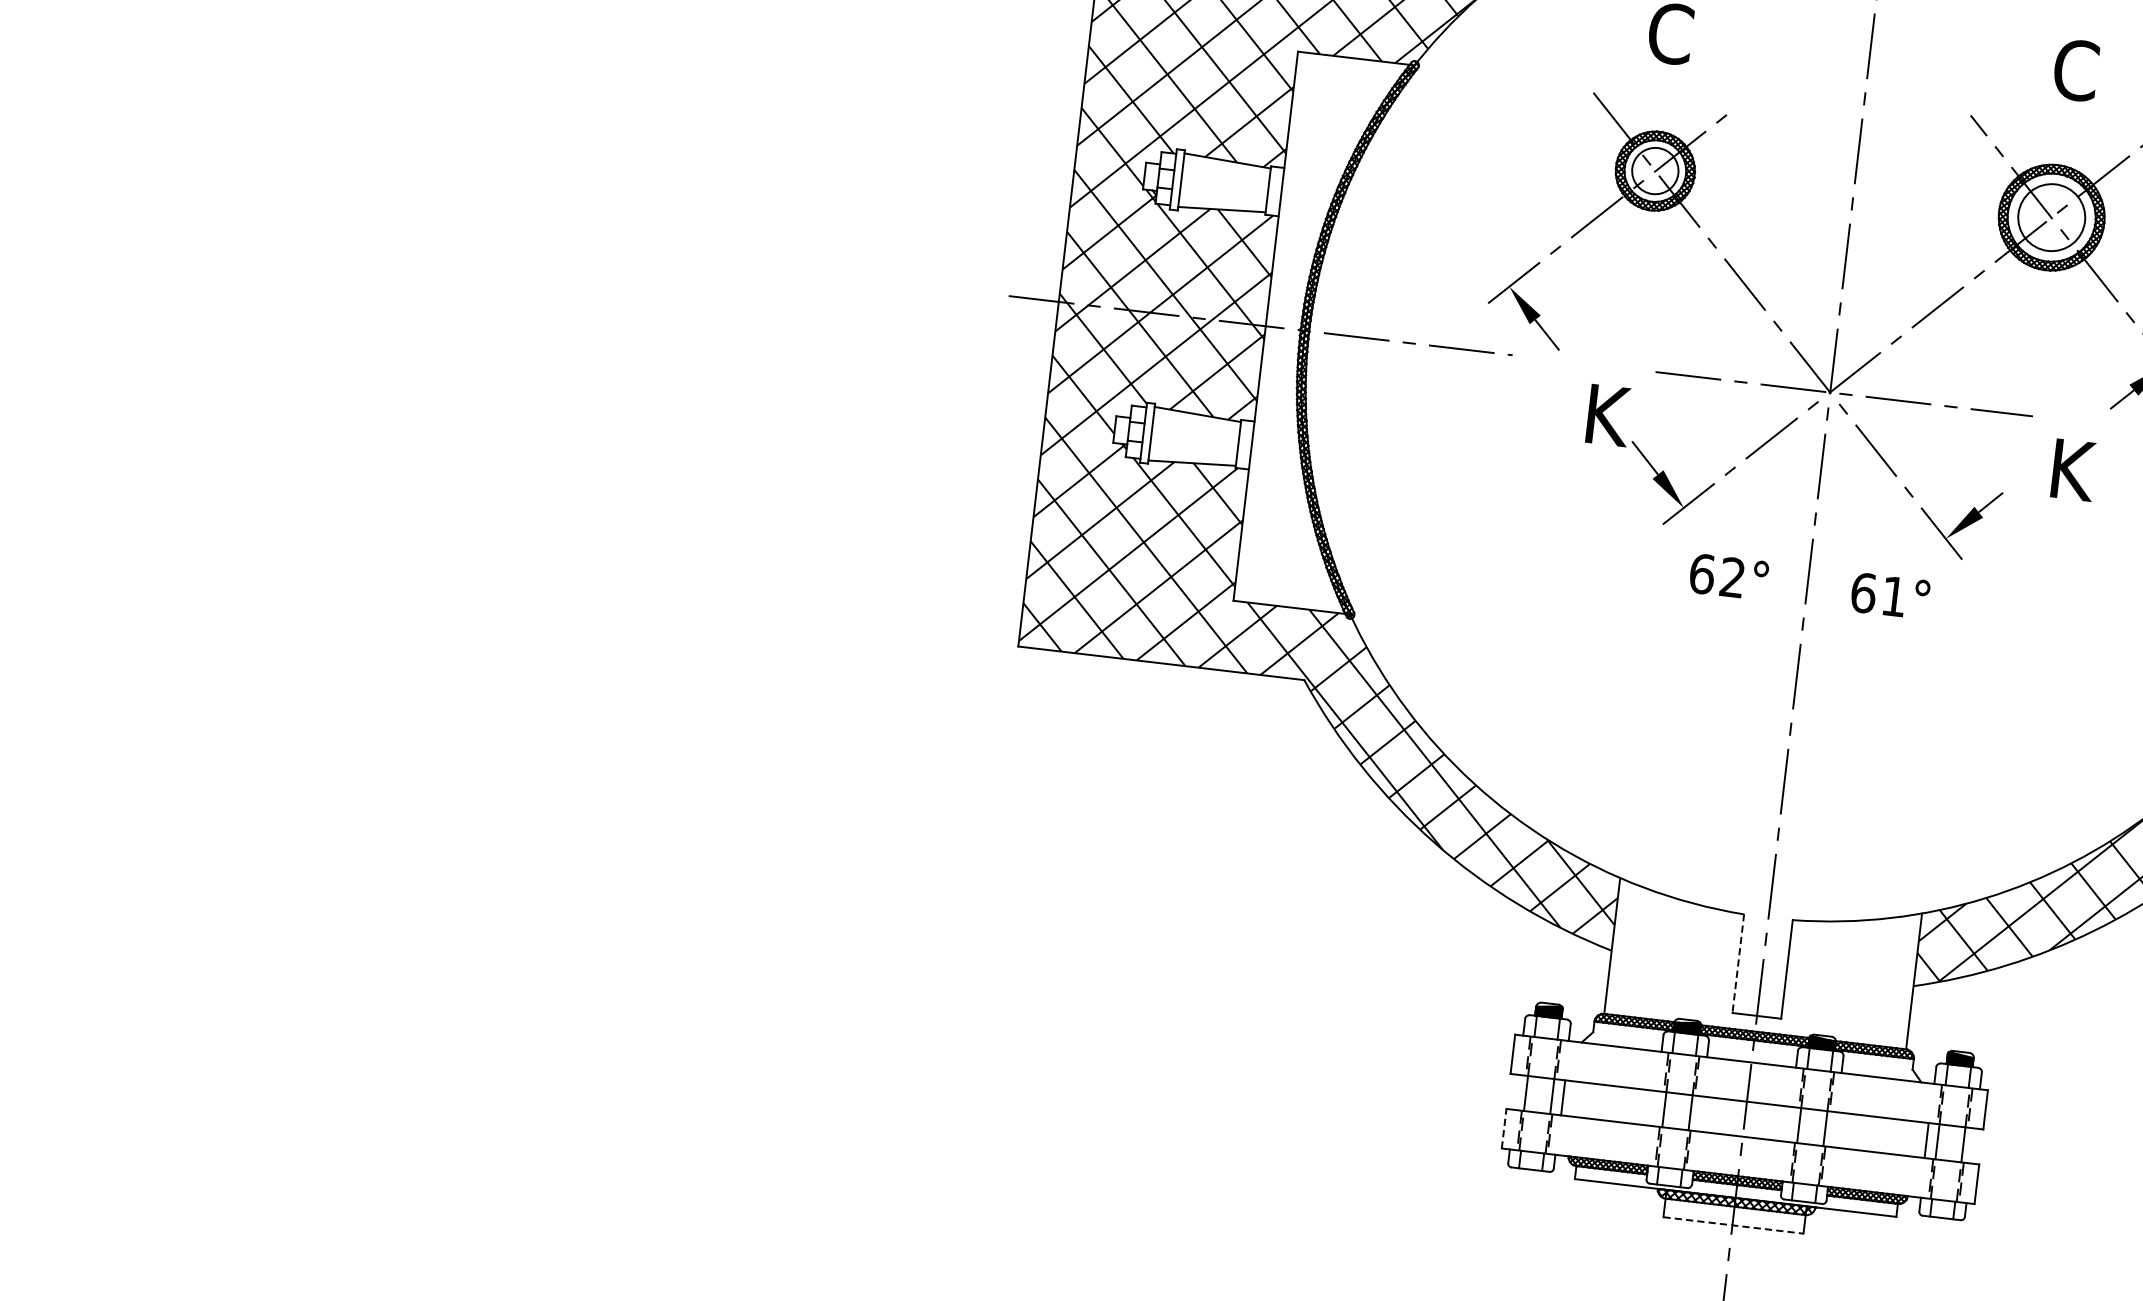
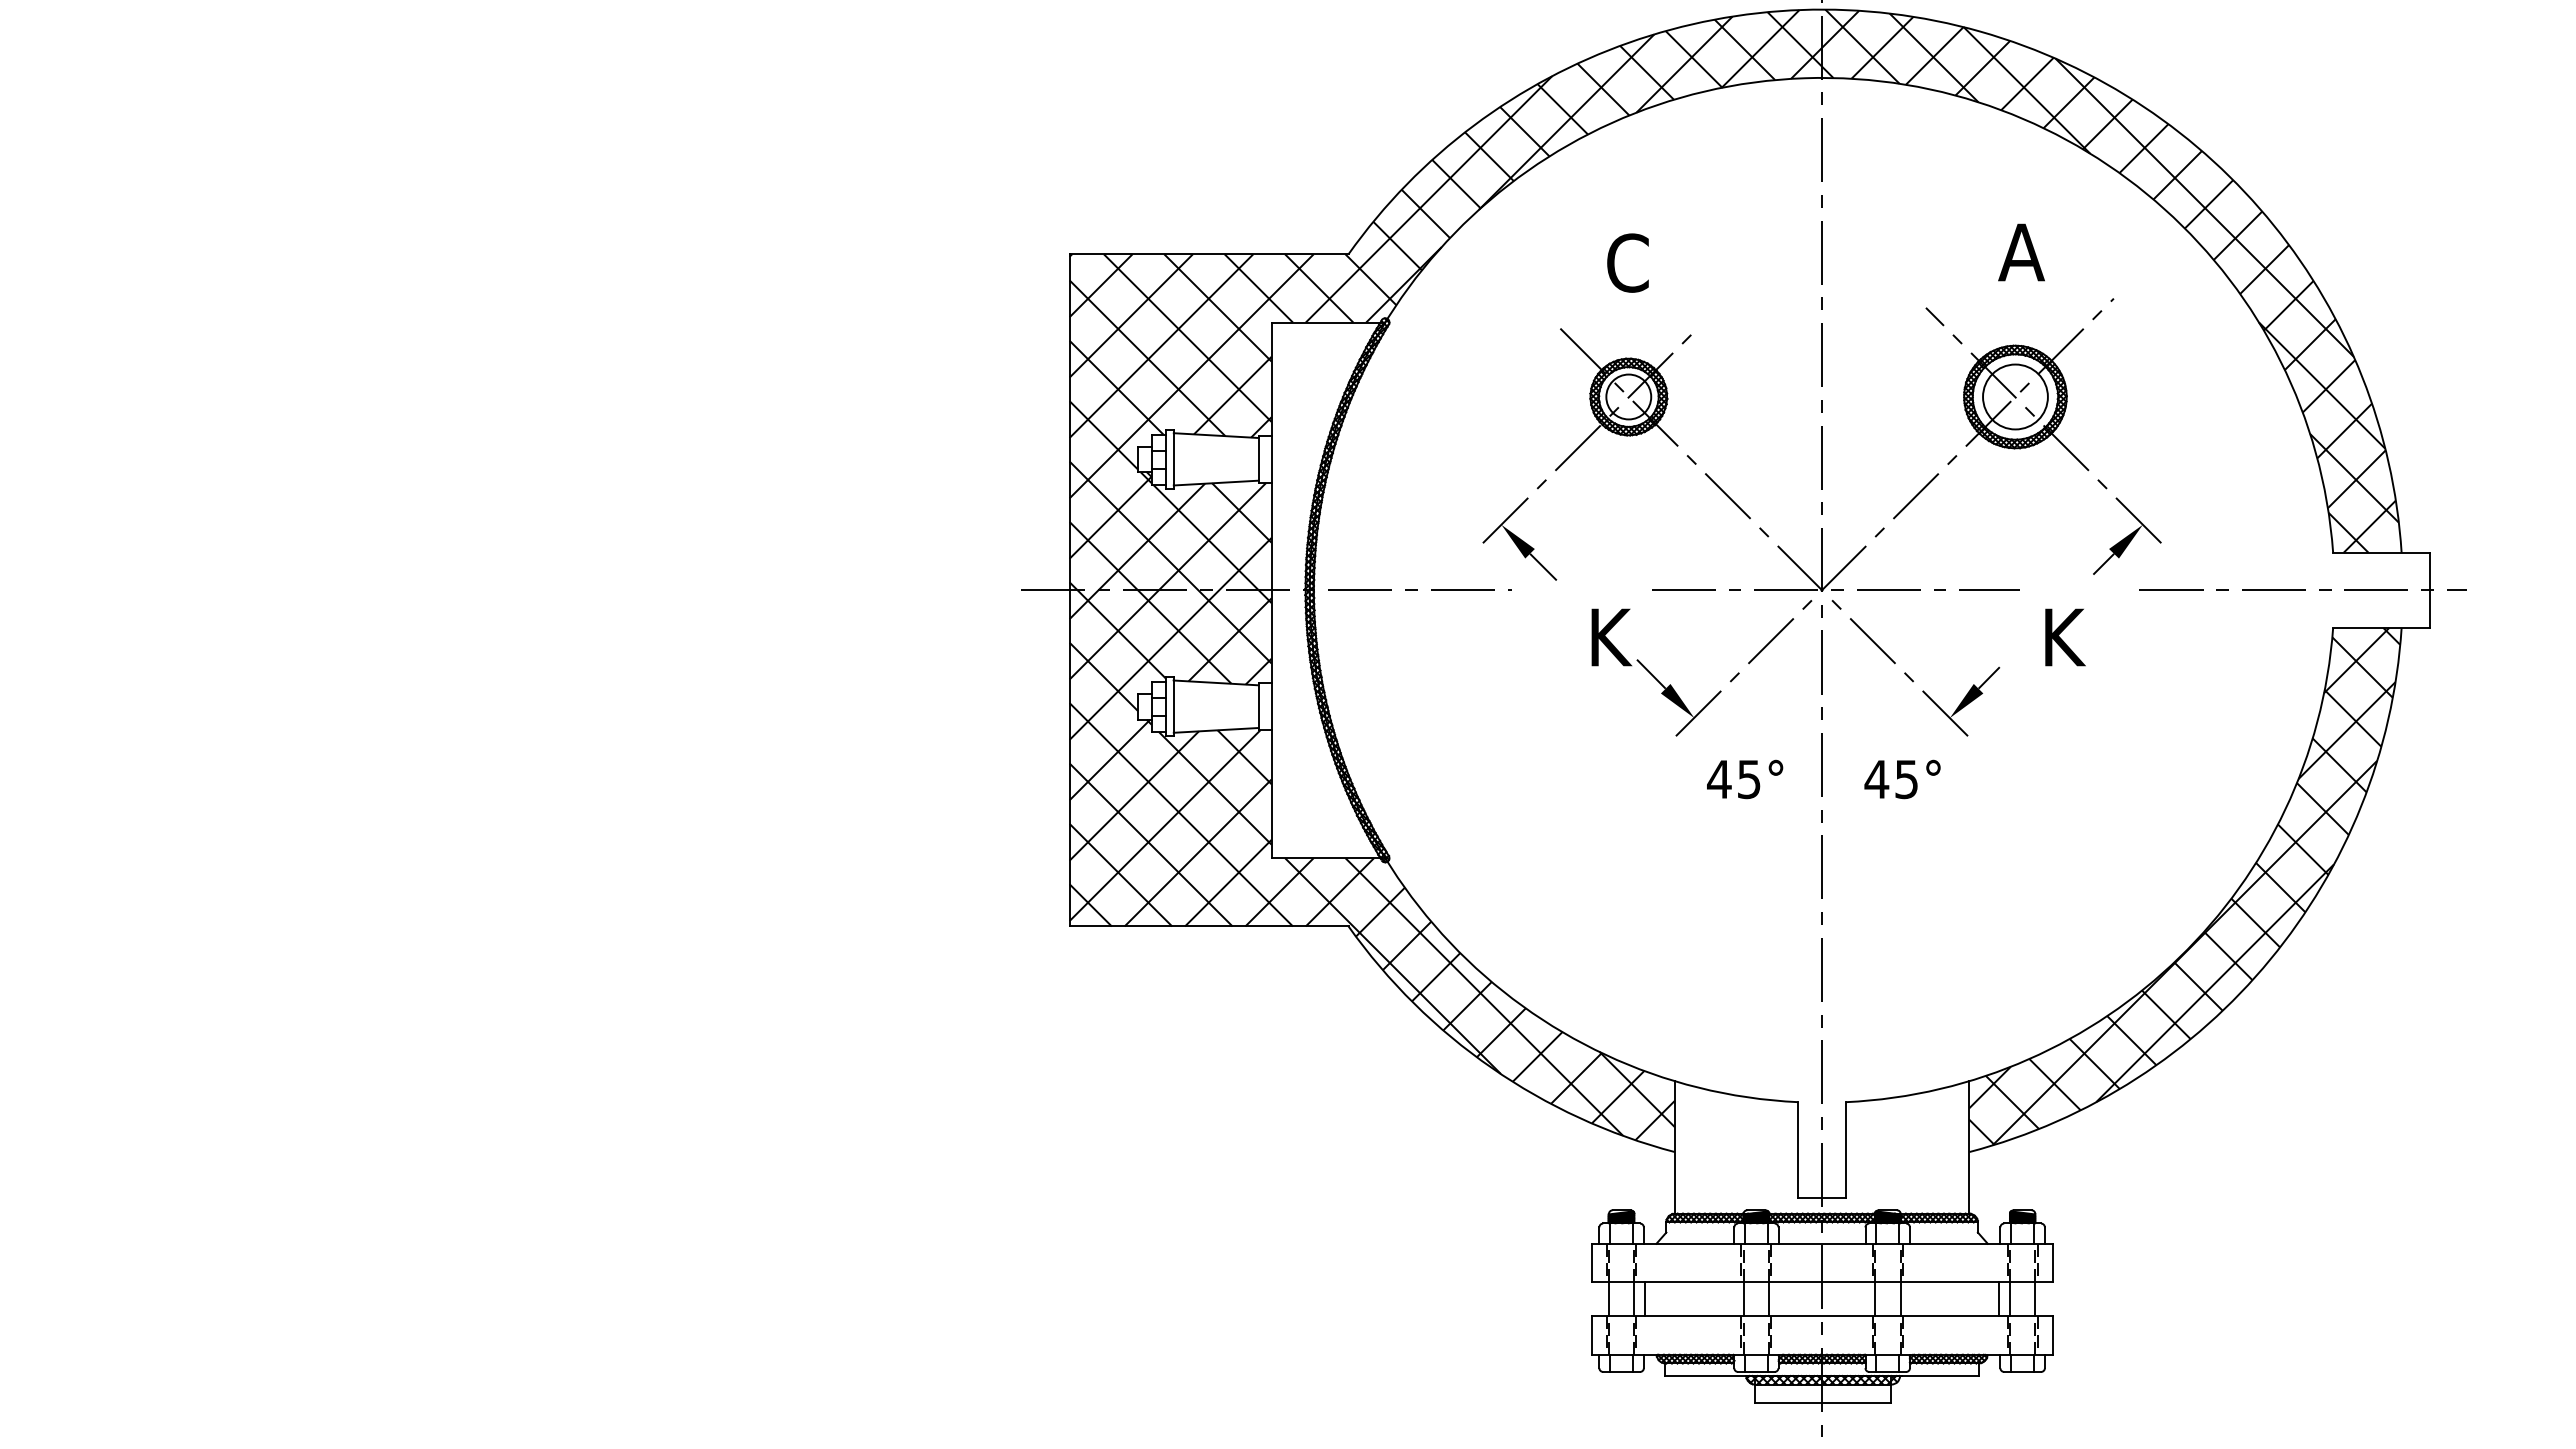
text: (2075, 70) -> (2021, 252), C -> A
text: (1716, 575) -> (1733, 779), 62° -> 45°
text: (1877, 594) -> (1890, 779), 61° -> 45°
line: (1738, 963) -> (1798, 1150), dashed -> solid
line: (1504, 1128) -> (1591, 1335), dashed -> solid
line: (1733, 1225) -> (1823, 1402), dashed -> solid

